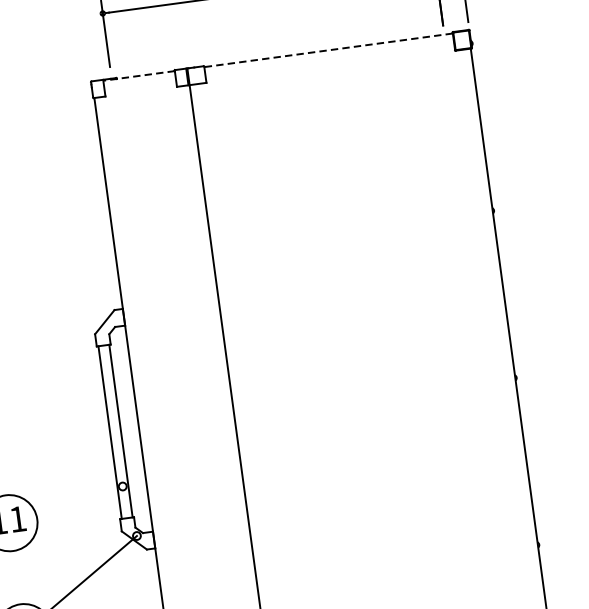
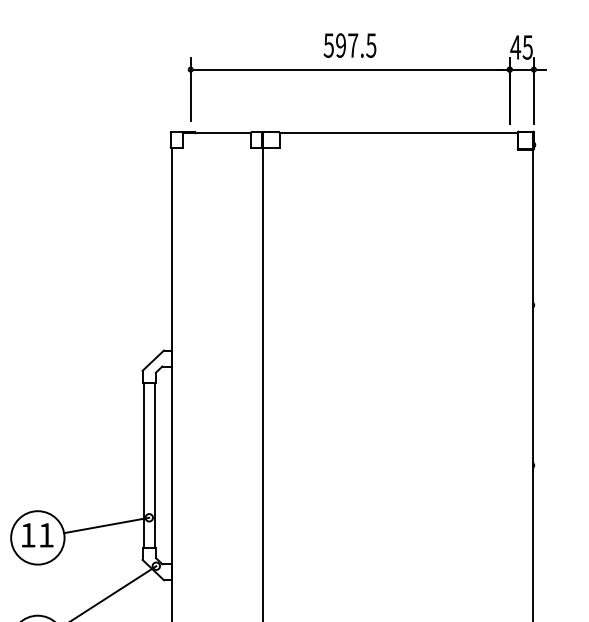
line: (328, 50) -> (398, 133), dashed -> solid
line: (138, 76) -> (216, 133), dashed -> solid
line: (79, 500) -> (106, 525), added

